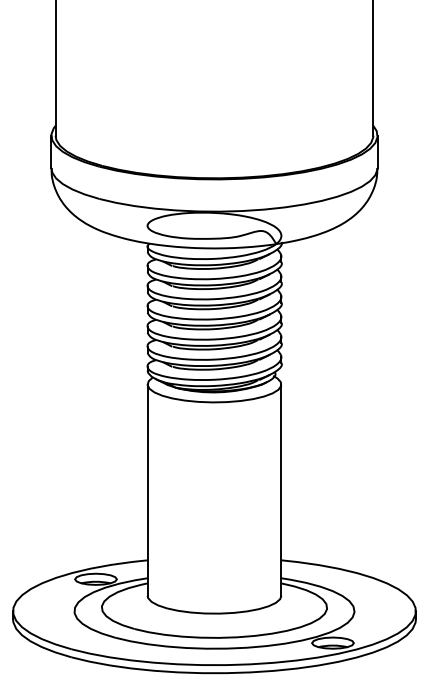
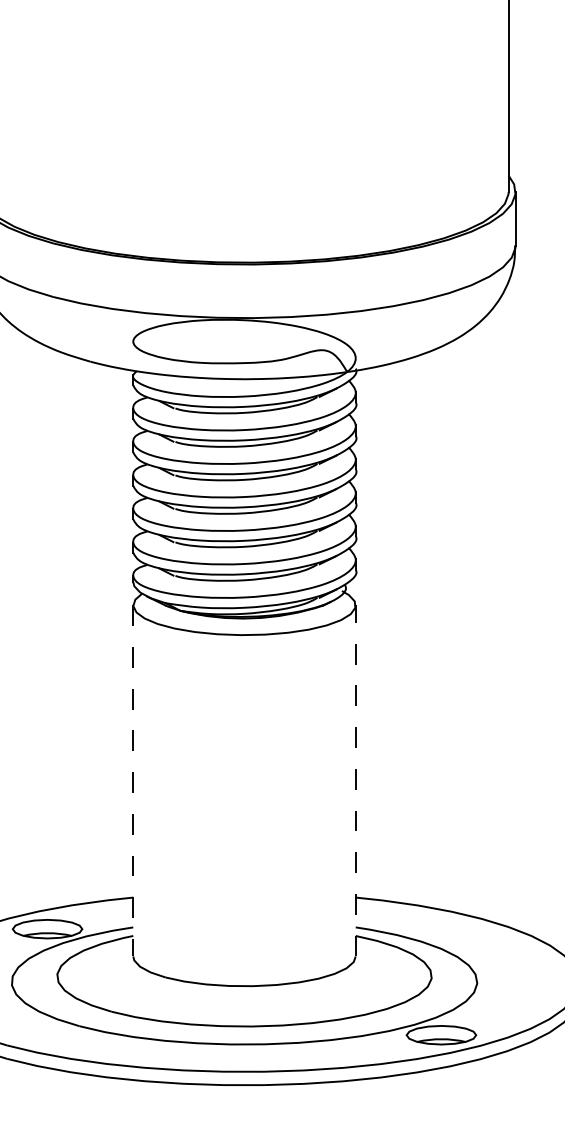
line: (147, 490) -> (133, 781), solid -> dashed
line: (281, 490) -> (355, 781), solid -> dashed

